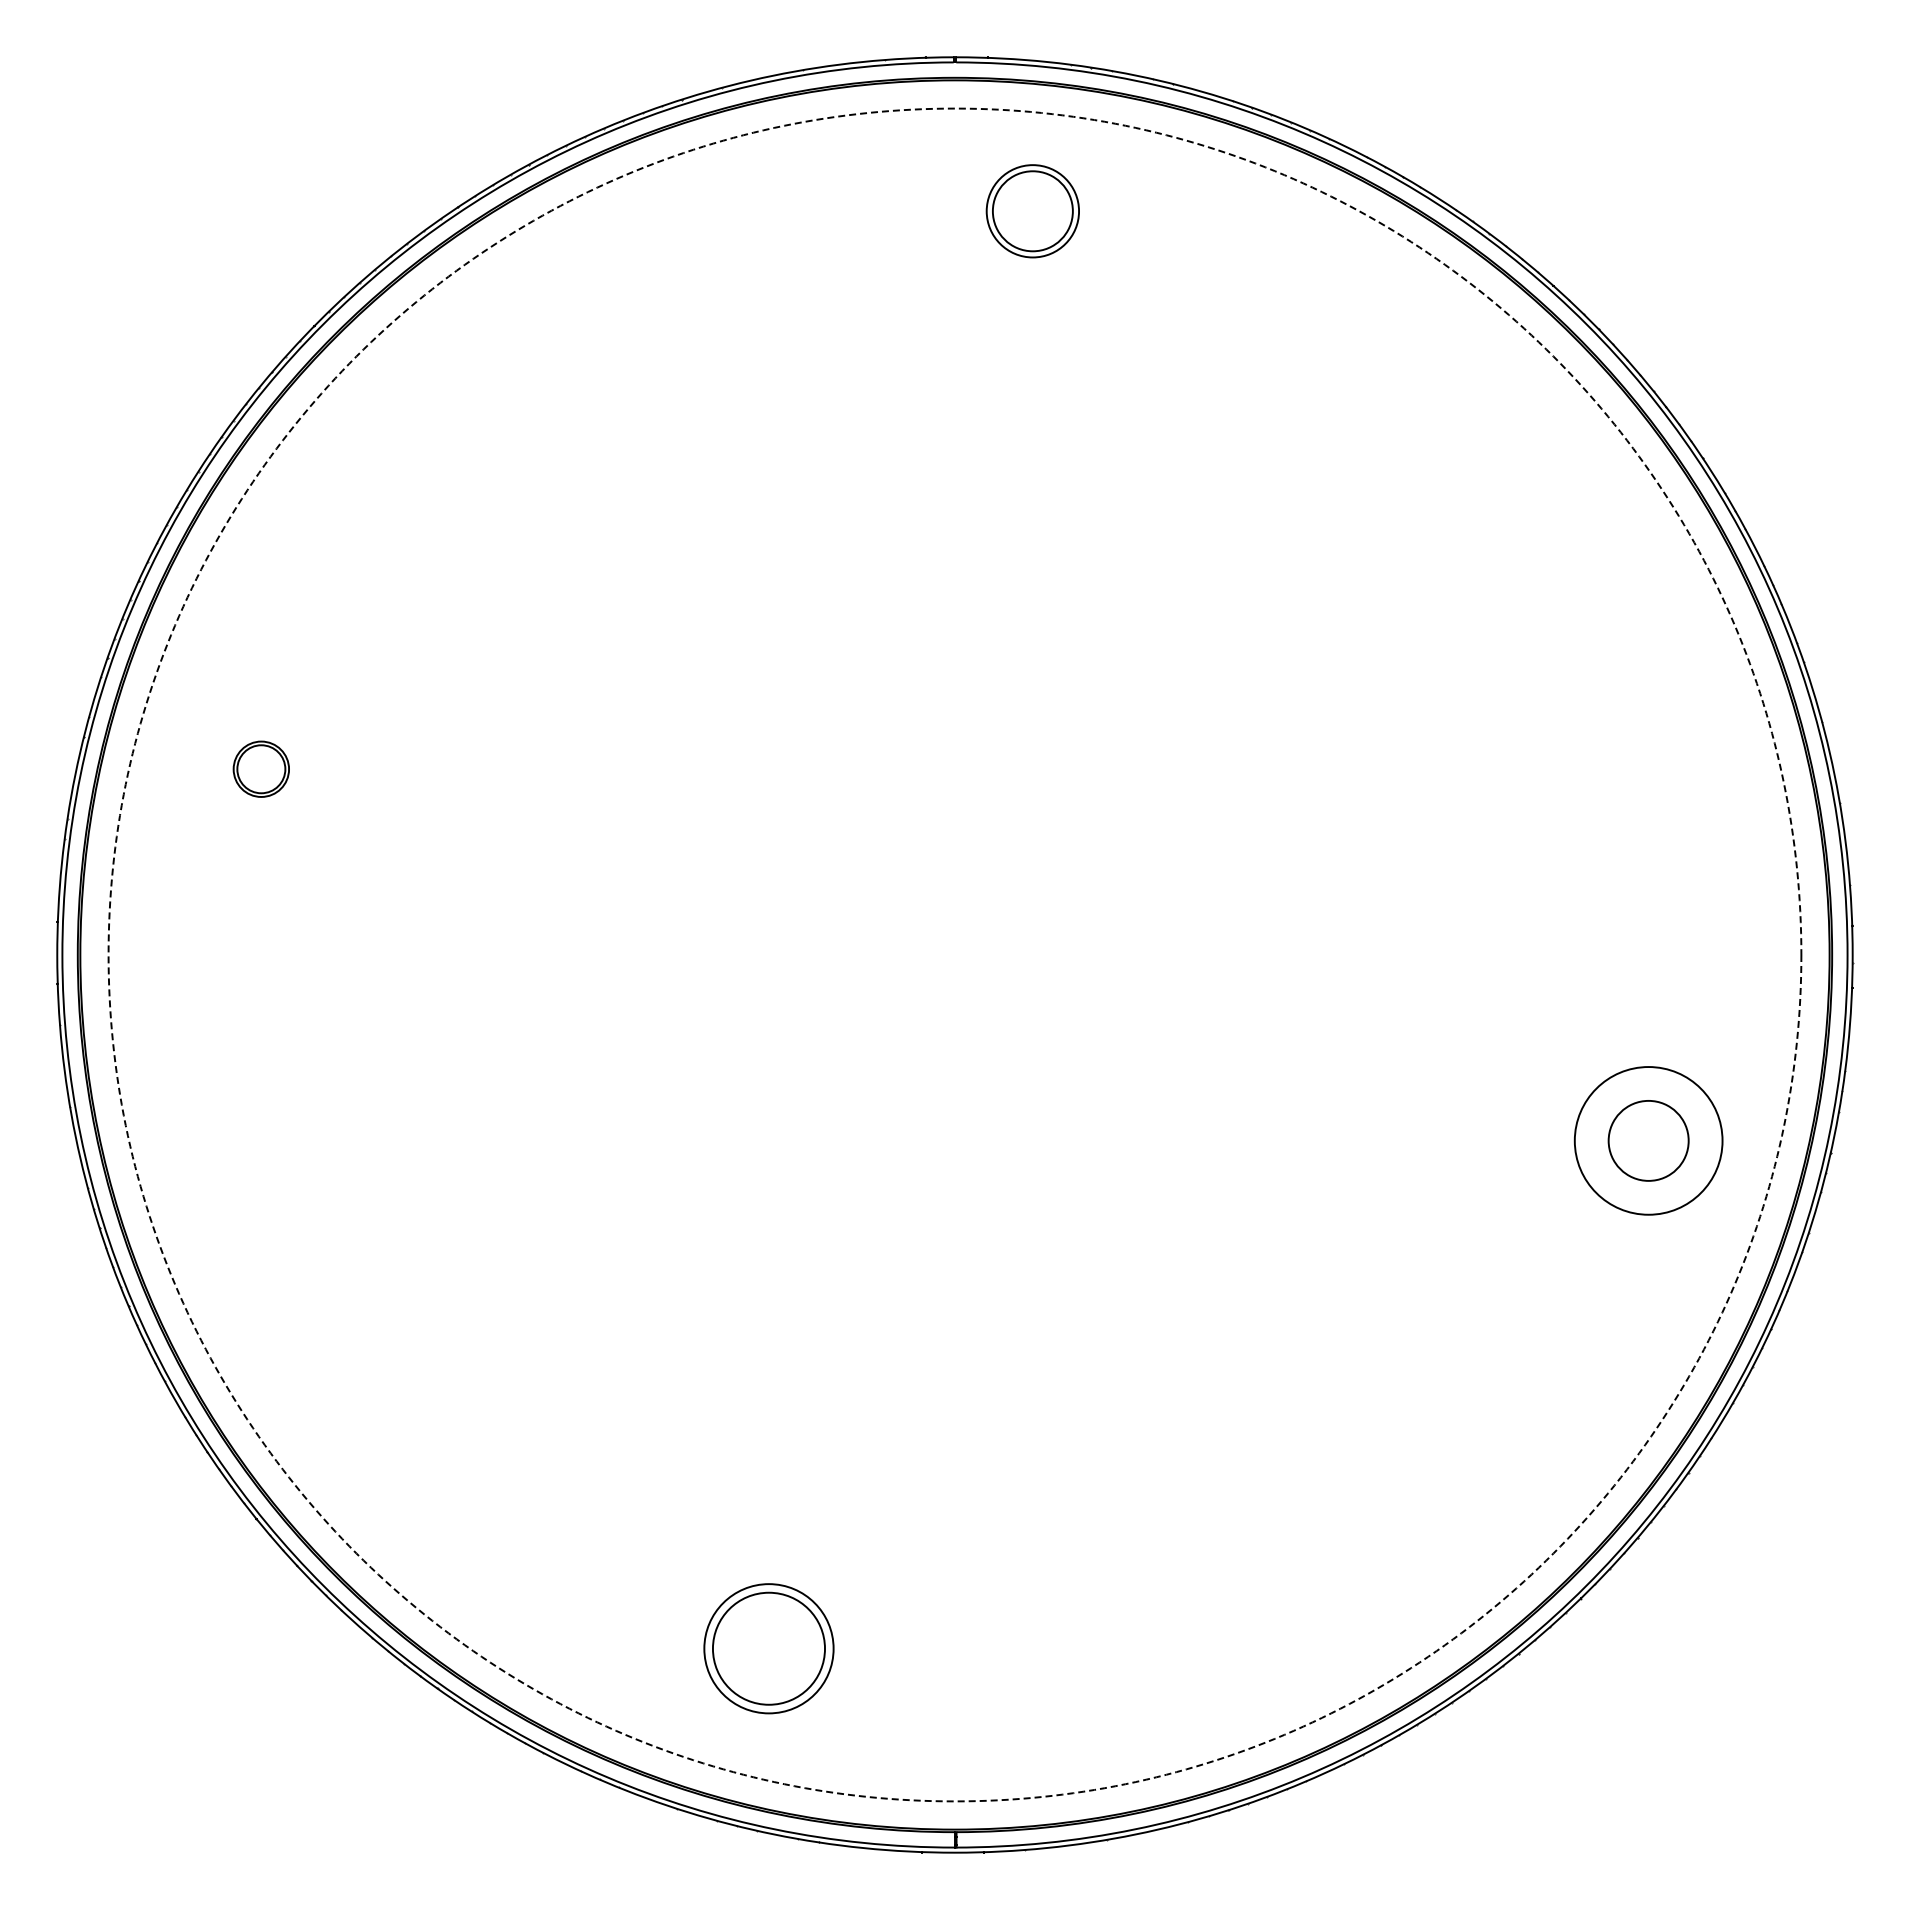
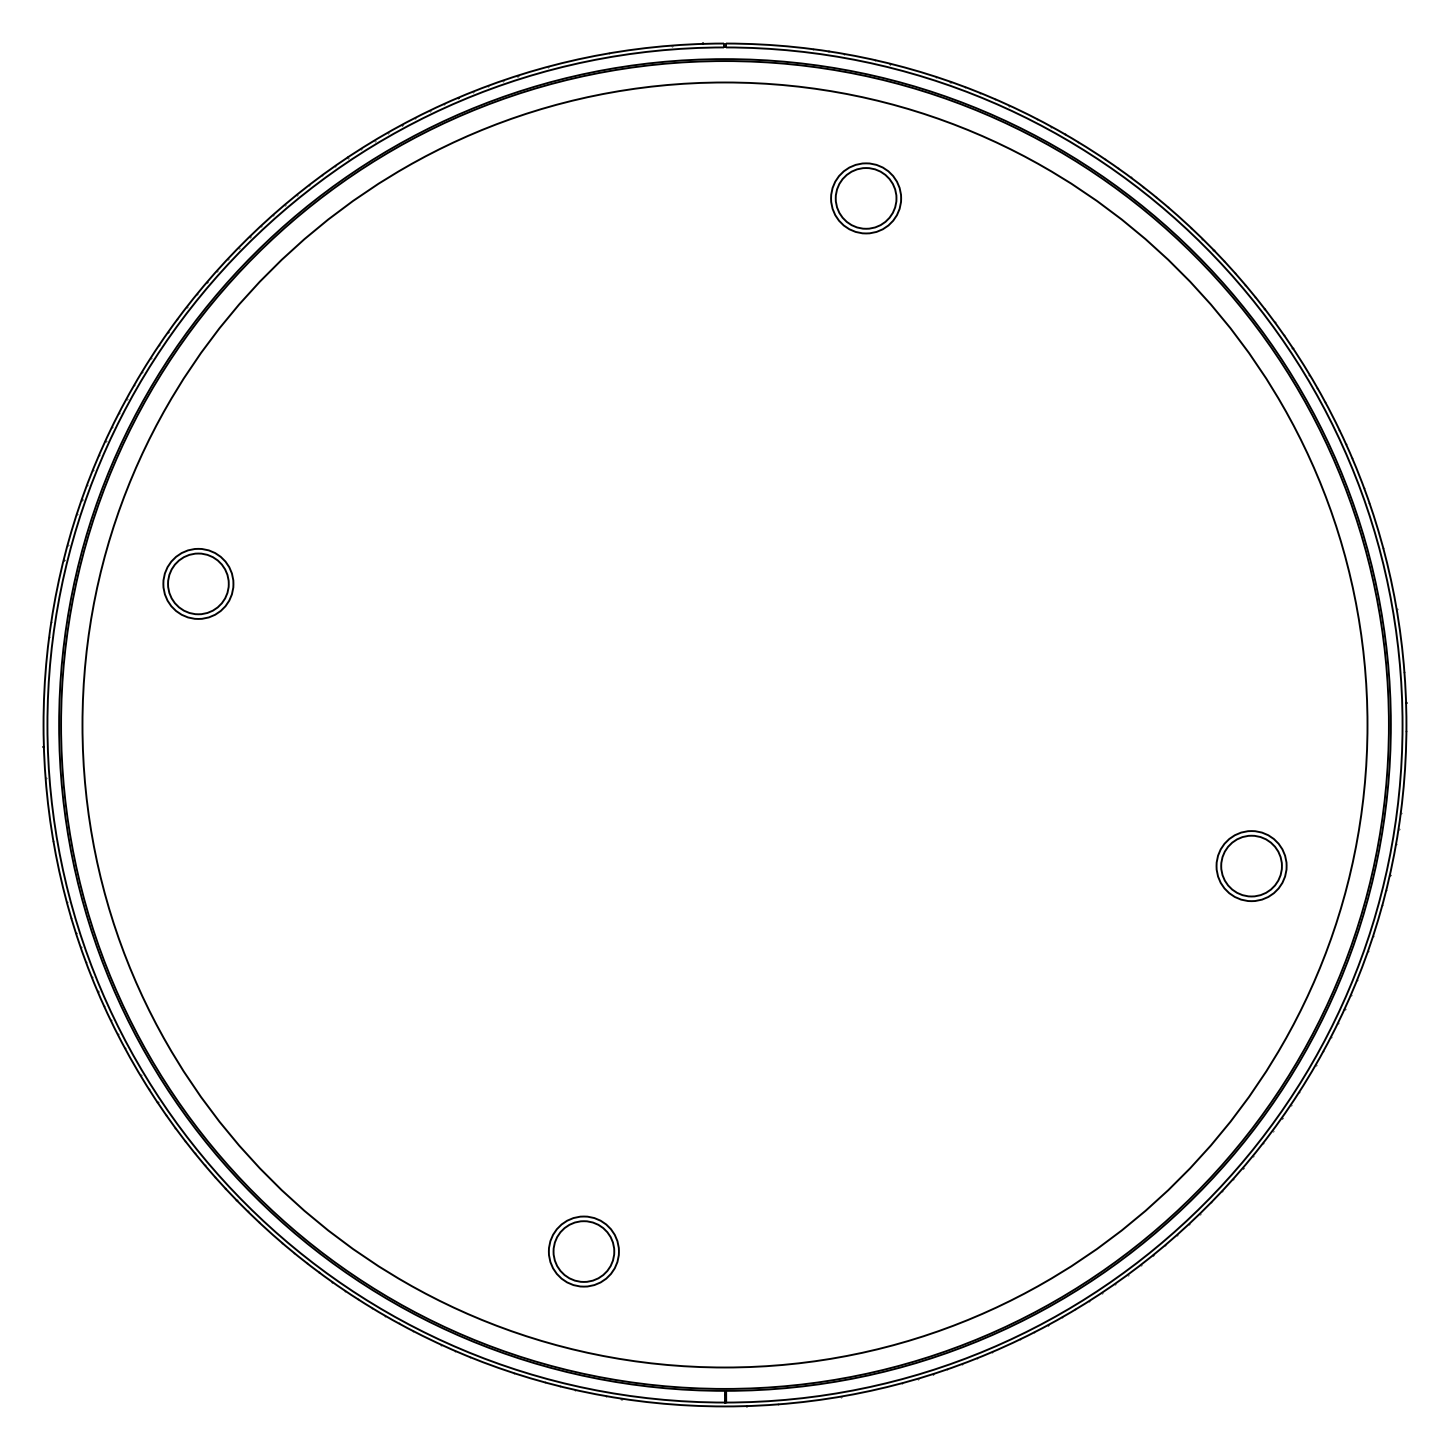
part: (1032, 211) -> (865, 198), moved
part: (261, 769) -> (198, 584), size x1.67
circle: (954, 954) -> (724, 724), dashed -> solid
circle: (1648, 1140) -> (1251, 865), size x0.62
part: (769, 1648) -> (584, 1251), size x0.71

